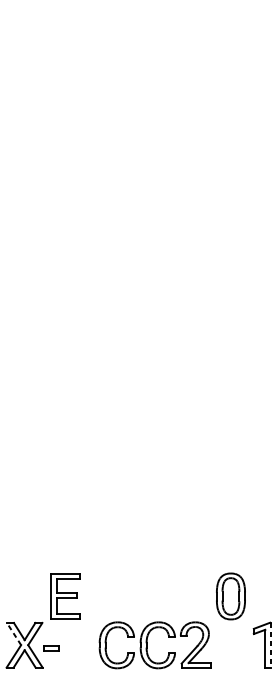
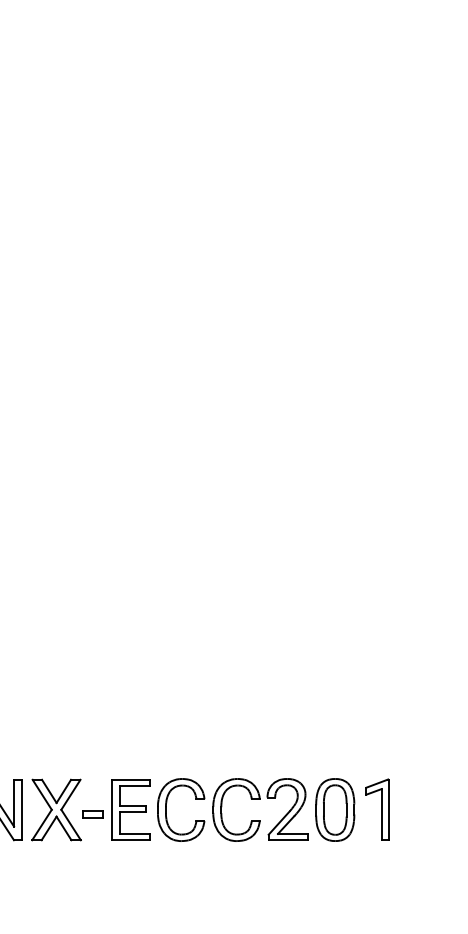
part: (65, 596) -> (130, 809), moved
part: (231, 596) -> (335, 809), moved
line: (14, 633) -> (42, 794), dashed -> solid
line: (271, 645) -> (389, 810), dashed -> solid

